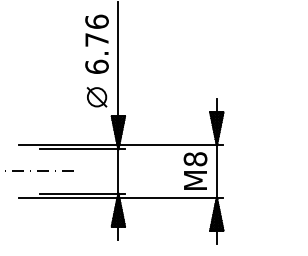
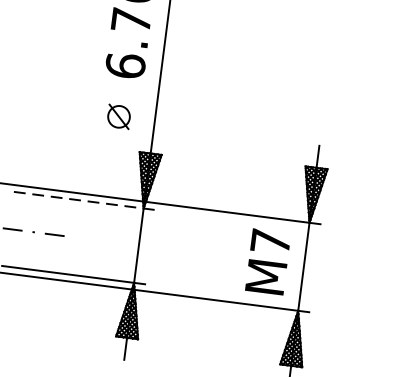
part: (96, 97) -> (118, 116), size x0.7
line: (82, 149) -> (83, 201), solid -> dashed
text: (195, 159) -> (270, 242), M8 -> M7

